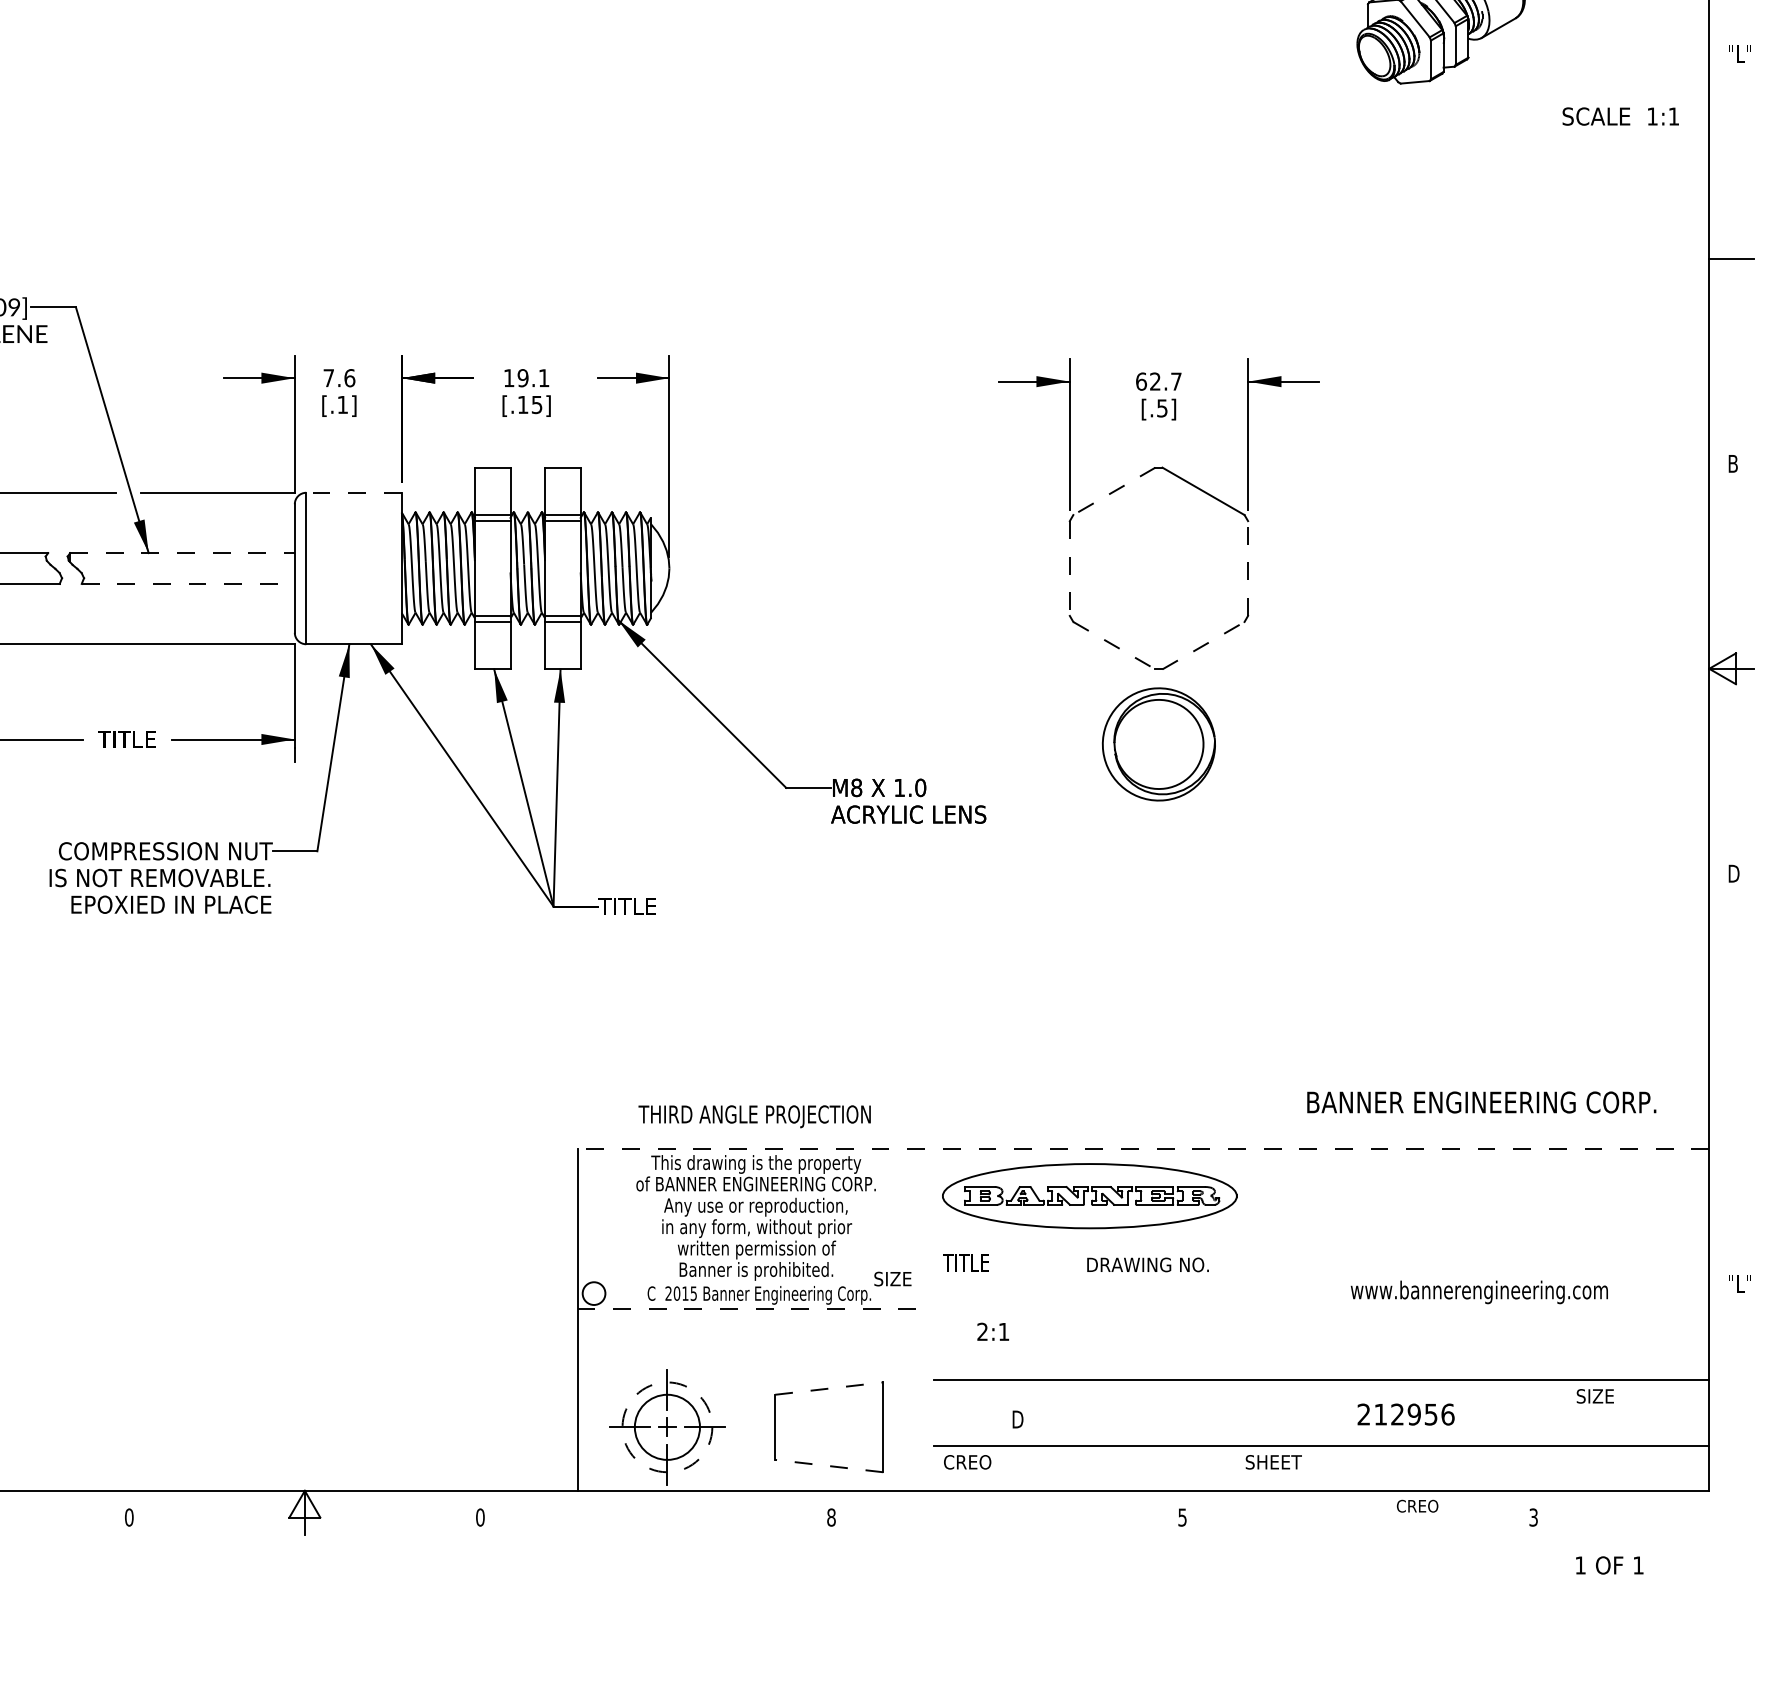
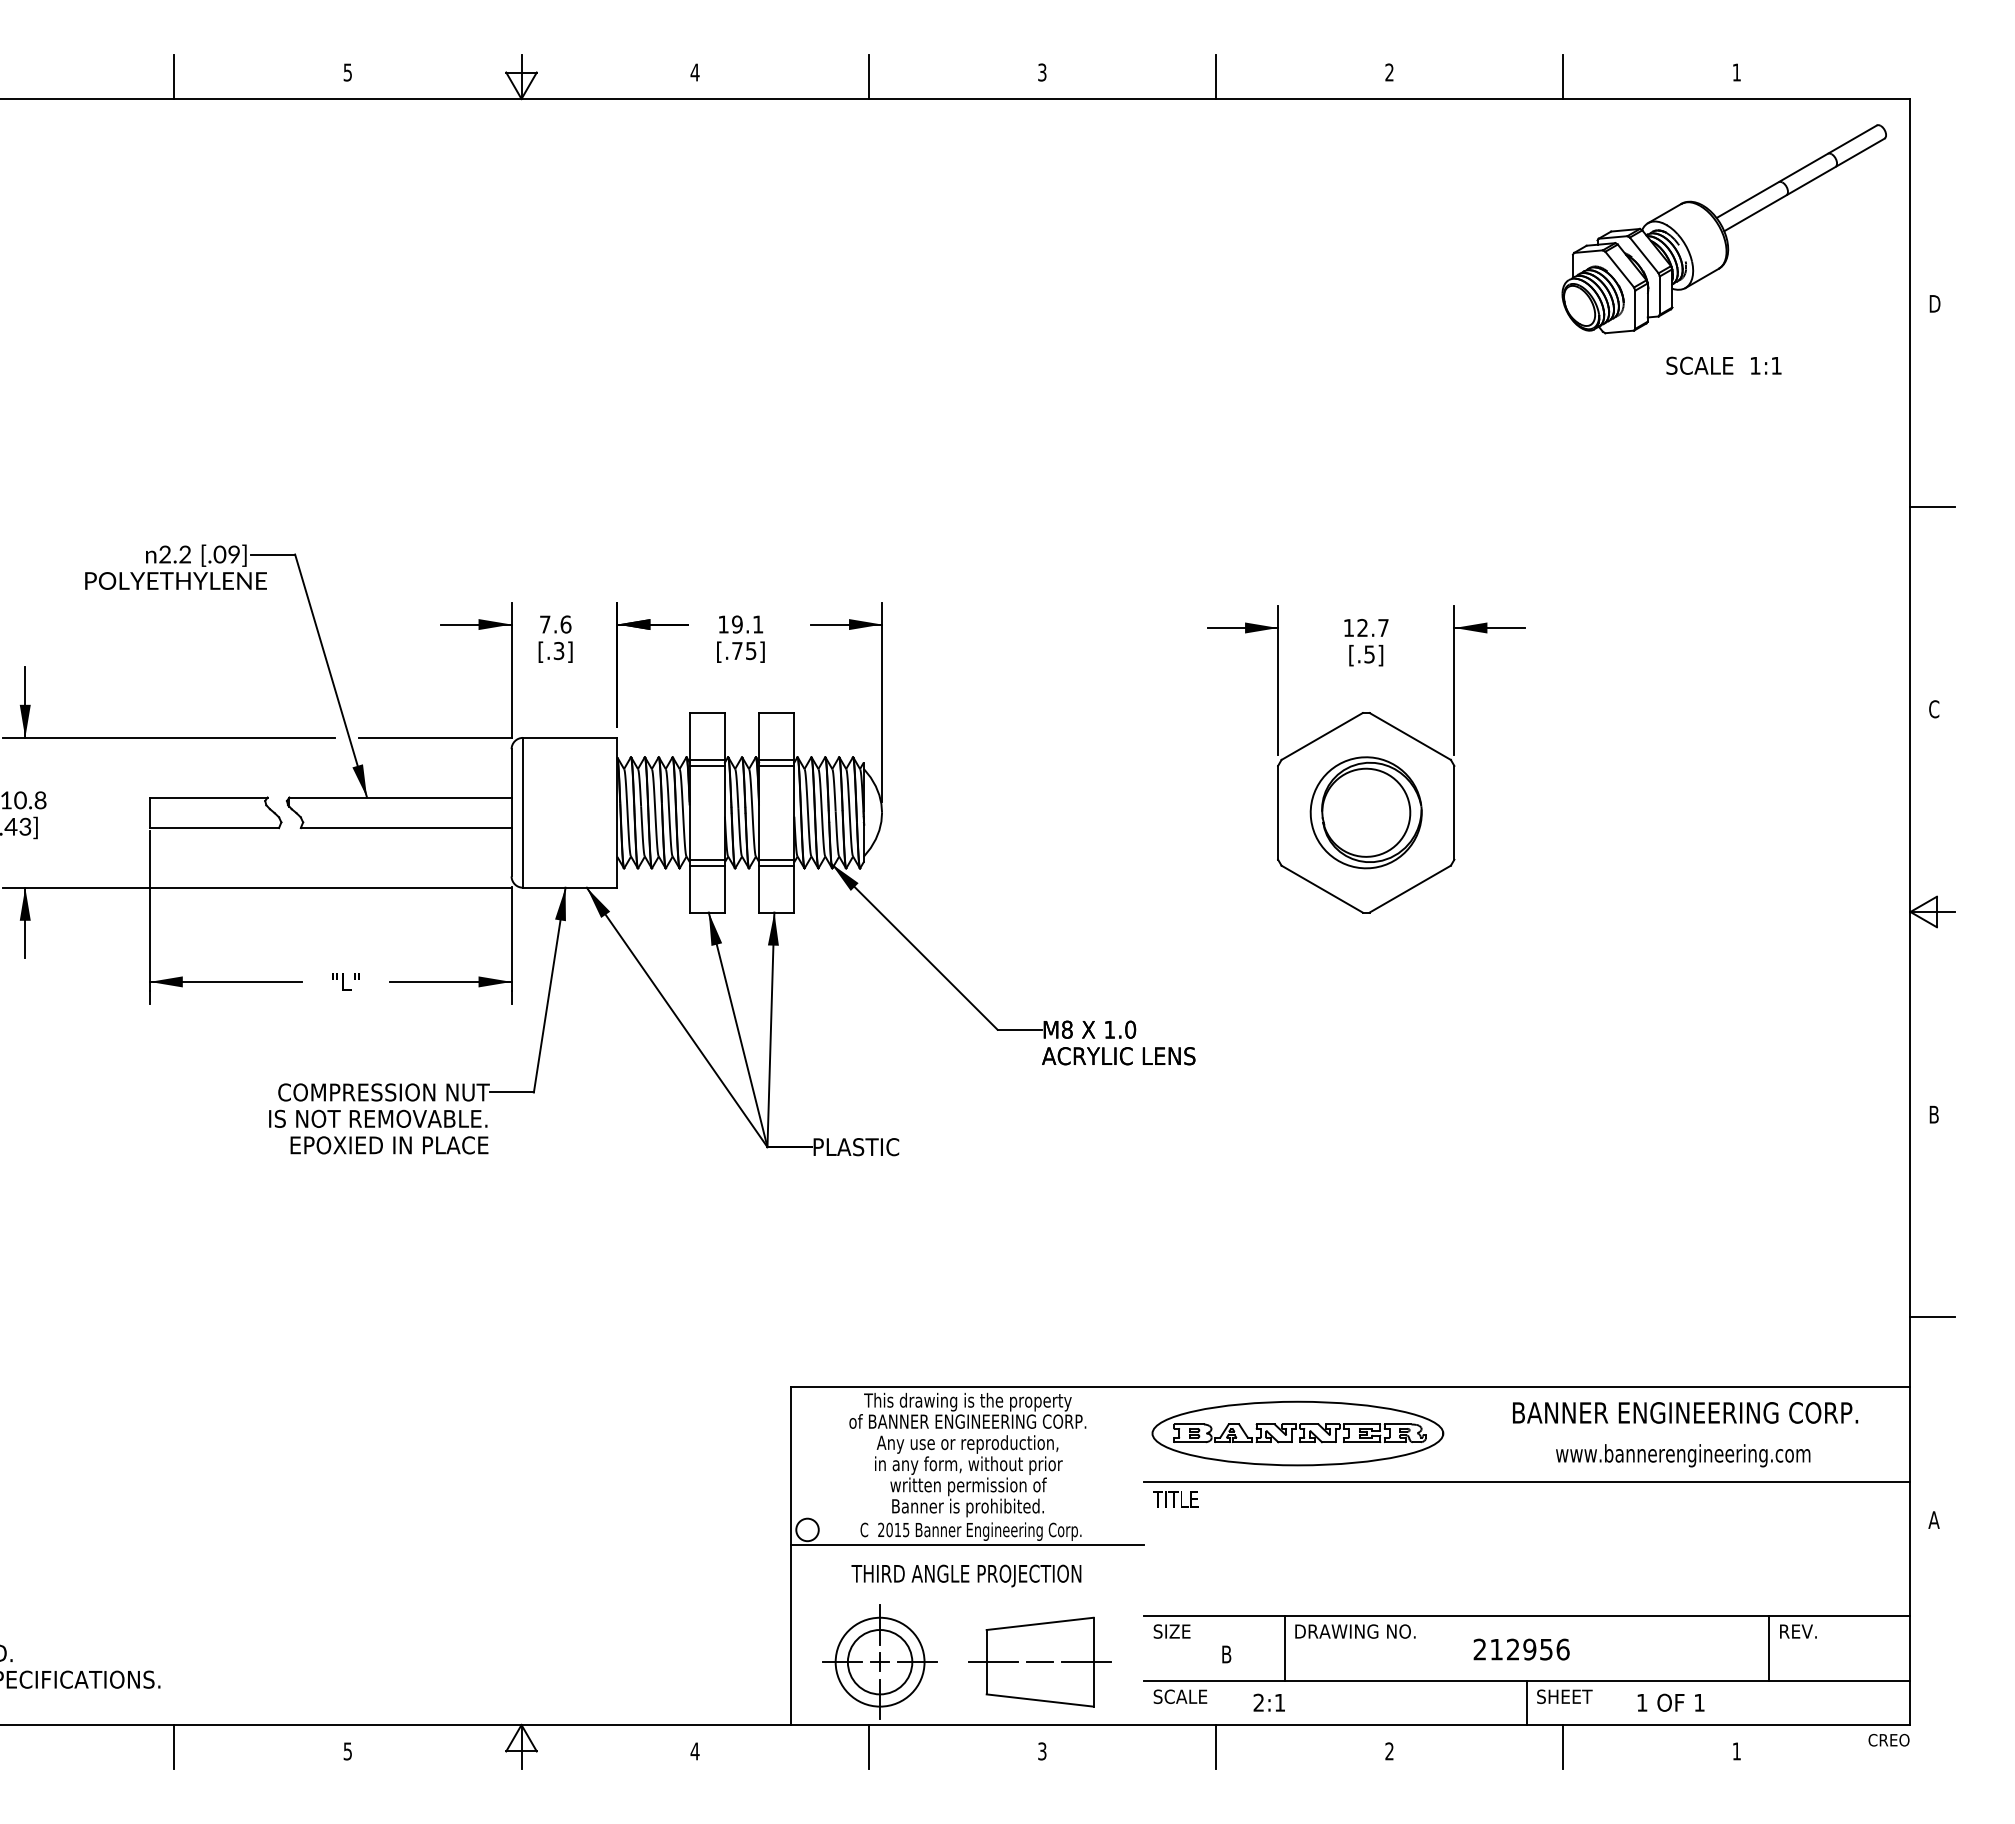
text: (1739, 53) -> (1940, 303), "L" -> D
text: (1620, 116) -> (1723, 365), moved
text: (1141, 381) -> (1348, 627), 62.7 -> 12.7
text: (342, 404) -> (558, 650), [.1] -> [.3]
text: (523, 404) -> (737, 650), [.15] -> [.75]
text: (1733, 464) -> (1934, 709), B -> C
line: (1114, 491) -> (1322, 736), dashed -> solid
line: (353, 492) -> (569, 737), dashed -> solid
line: (183, 553) -> (401, 797), dashed -> solid
line: (1070, 568) -> (1278, 812), dashed -> solid
line: (1248, 568) -> (1454, 812), dashed -> solid
line: (188, 584) -> (406, 828), dashed -> solid
line: (1114, 646) -> (1322, 889), dashed -> solid
line: (1203, 646) -> (1410, 889), dashed -> solid
text: (126, 739) -> (345, 981), TITLE -> "L"
part: (1158, 744) -> (1365, 812), moved
text: (1734, 874) -> (1935, 1115), D -> B
text: (642, 906) -> (855, 1147), TITLE -> PLASTIC
line: (1731, 1078) -> (1932, 1317), added
text: (1481, 1102) -> (1685, 1412), moved
text: (754, 1116) -> (966, 1575), moved
line: (1143, 1148) -> (1350, 1386), dashed -> solid
line: (1320, 1244) -> (1526, 1481), added
text: (1148, 1264) -> (1355, 1631), moved
text: (892, 1279) -> (1171, 1631), moved
text: (1738, 1283) -> (1939, 1519), "L" -> A
text: (1479, 1292) -> (1683, 1455), moved
line: (755, 1309) -> (967, 1545), dashed -> solid
text: (992, 1331) -> (1268, 1702), moved
line: (829, 1388) -> (1040, 1623), dashed -> solid
text: (1595, 1396) -> (1797, 1631), SIZE -> REV.
line: (1076, 1412) -> (1284, 1647), added
line: (1566, 1412) -> (1769, 1647), added
text: (1405, 1414) -> (1521, 1649), moved
text: (1017, 1419) -> (1226, 1654), D -> B
circle: (666, 1426) -> (879, 1661), dashed -> solid
line: (782, 1427) -> (993, 1662), added
line: (828, 1427) -> (1039, 1662), added
line: (876, 1427) -> (1086, 1662), added
text: (971, 1462) -> (1180, 1696), CREO -> SCALE
text: (1273, 1462) -> (1564, 1696), moved
line: (829, 1466) -> (1040, 1700), dashed -> solid
line: (1322, 1468) -> (1527, 1702), added
text: (1417, 1506) -> (1888, 1740), moved
line: (655, 1513) -> (868, 1747), added
line: (1007, 1513) -> (1216, 1747), added
line: (1358, 1513) -> (1563, 1747), added
text: (128, 1517) -> (347, 1751), 0 -> 5
text: (479, 1517) -> (694, 1751), 0 -> 4
text: (831, 1517) -> (1042, 1751), 8 -> 3
text: (1182, 1517) -> (1389, 1751), 5 -> 2
text: (1533, 1517) -> (1736, 1751), 3 -> 1
text: (1609, 1565) -> (1670, 1702), moved

